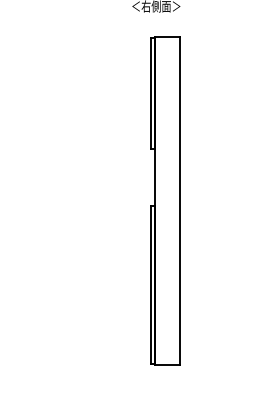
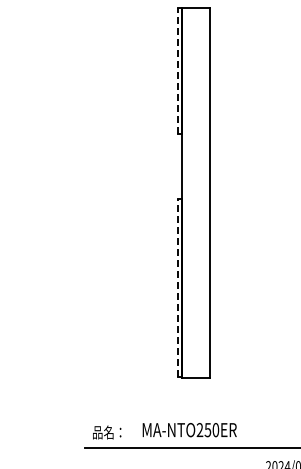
line: (151, 93) -> (177, 71), solid -> dashed
line: (151, 284) -> (177, 287), solid -> dashed

